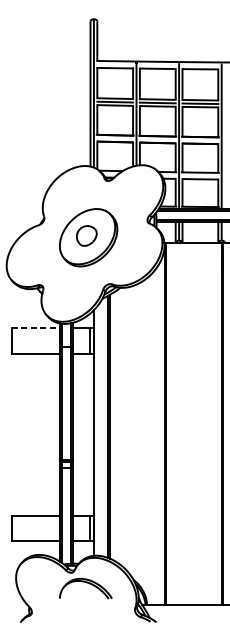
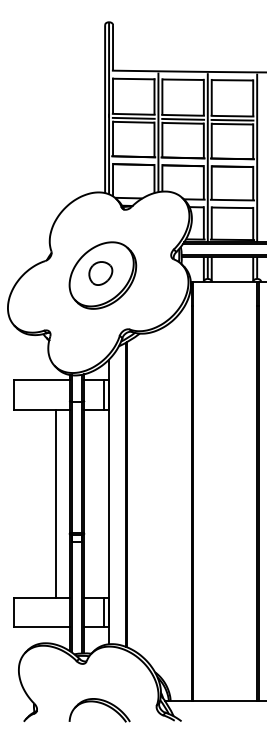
line: (35, 328) -> (41, 380), dashed -> solid
line: (47, 434) -> (55, 503), added
part: (87, 583) -> (101, 704), moved

